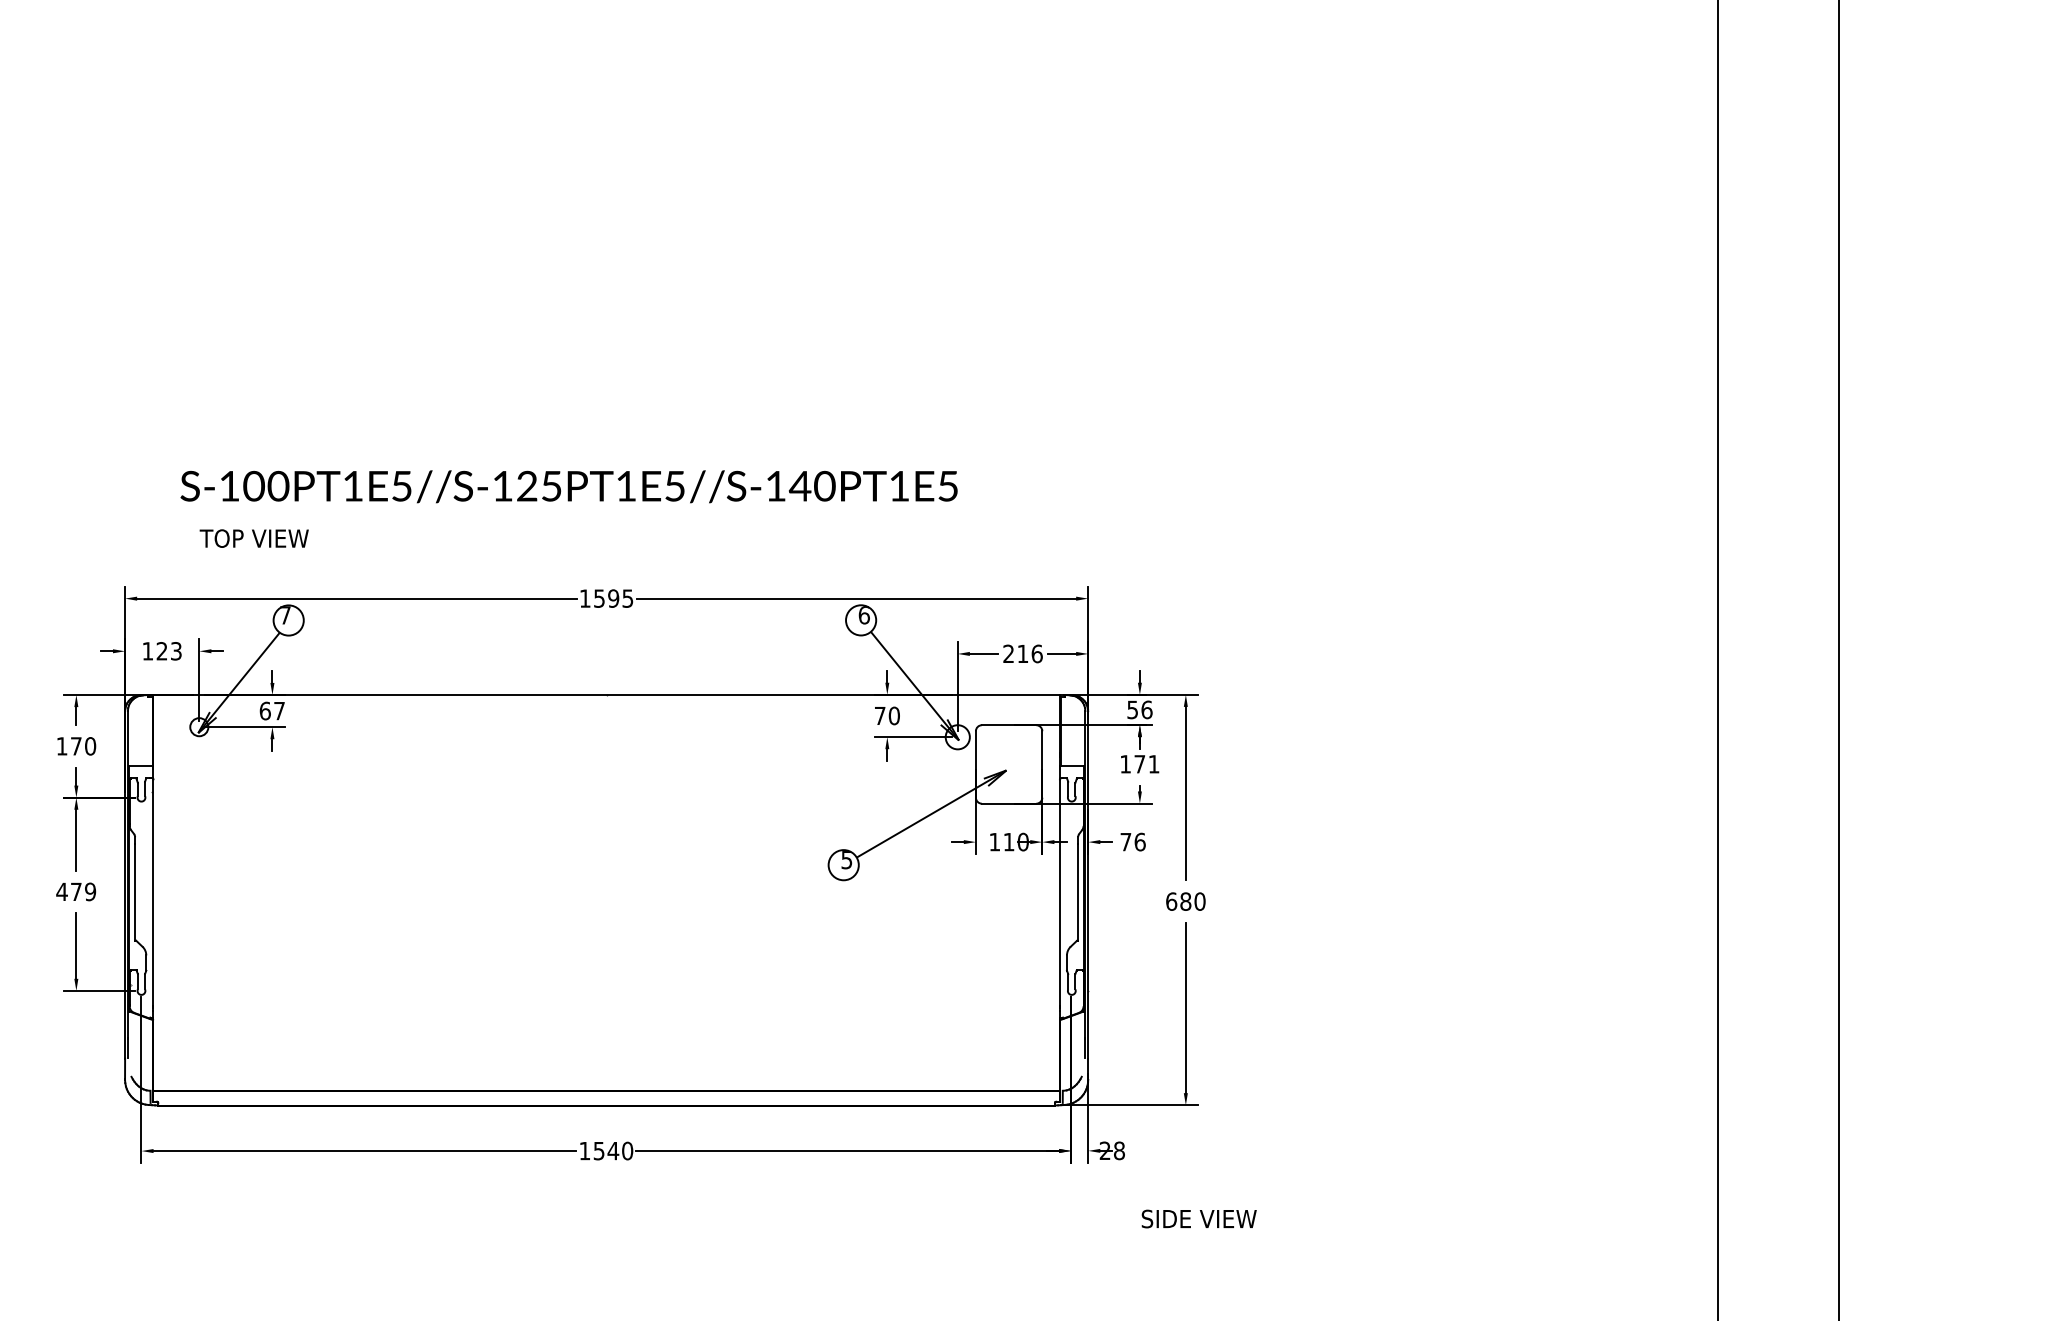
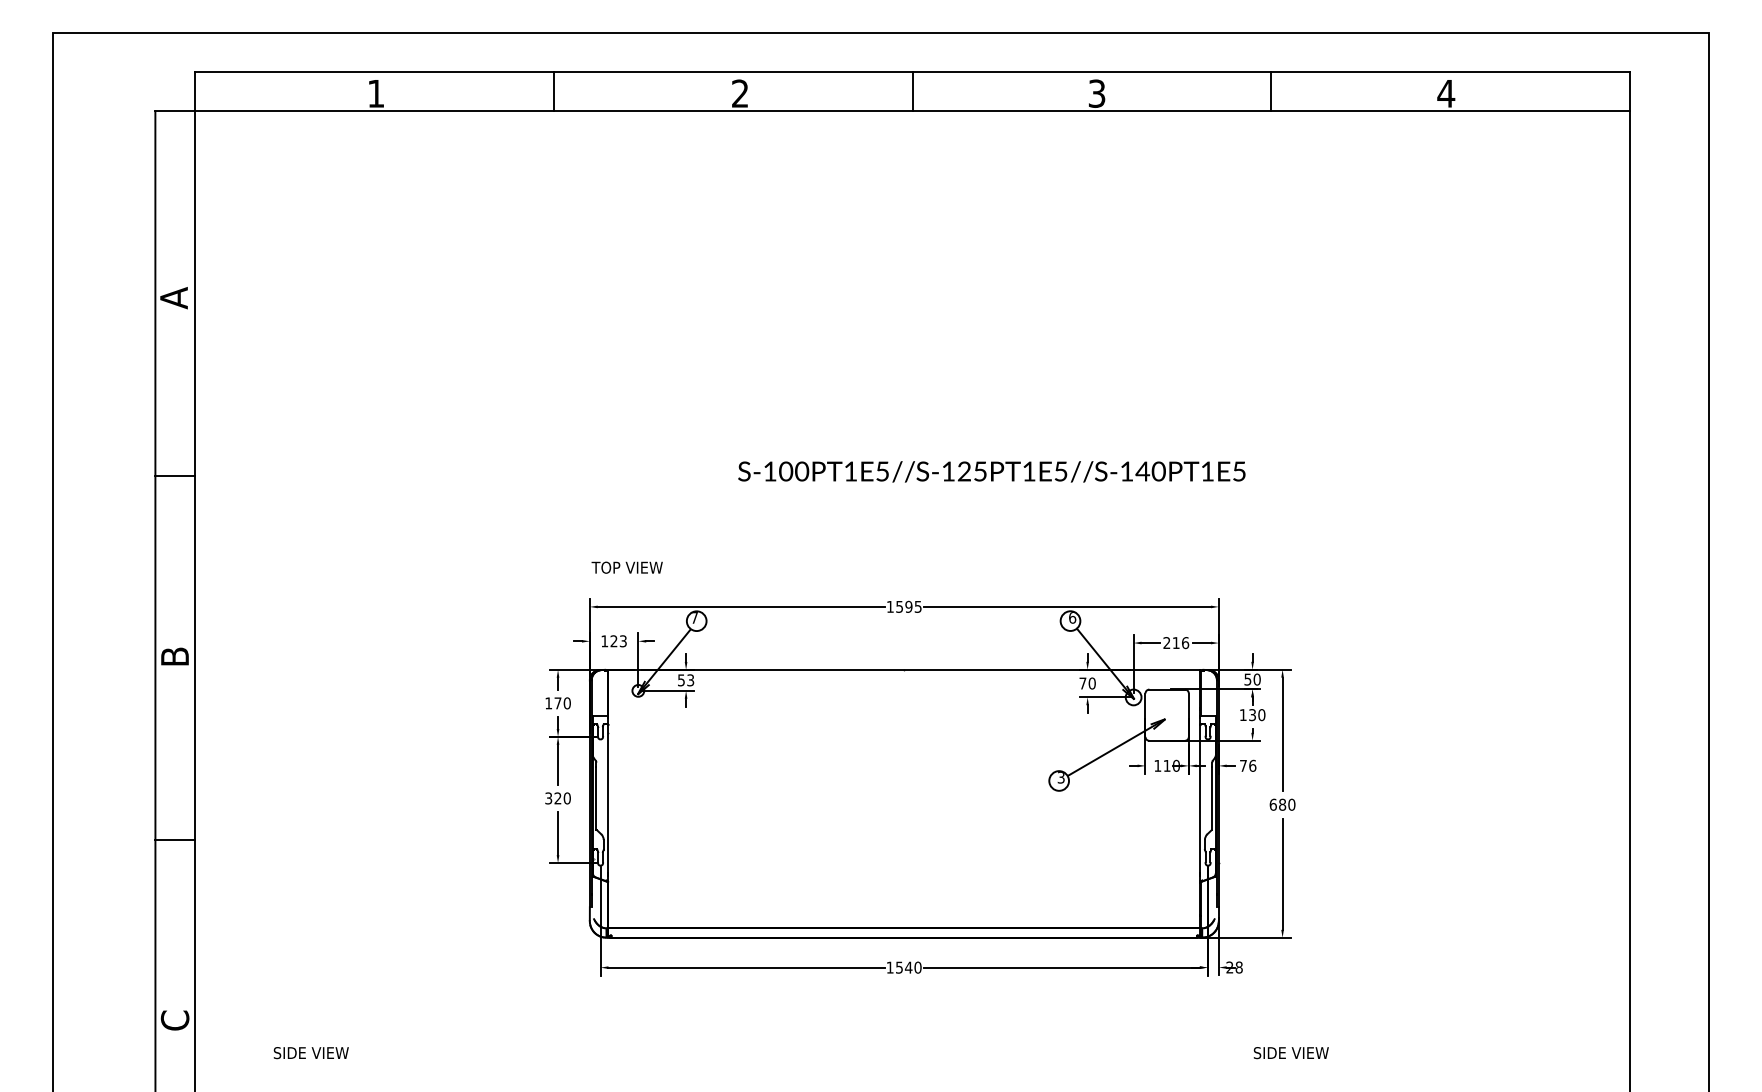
text: (568, 486) -> (991, 471), moved
text: (253, 538) -> (626, 567), moved
text: (1145, 709) -> (1256, 679), 56 -> 50
text: (271, 711) -> (685, 680), 67 -> 53
text: (1147, 764) -> (1257, 715), 171 -> 130
text: (847, 859) -> (1061, 777), 5 -> 3
text: (75, 892) -> (557, 798), 479 -> 320
text: (1197, 1219) -> (1290, 1053), moved

